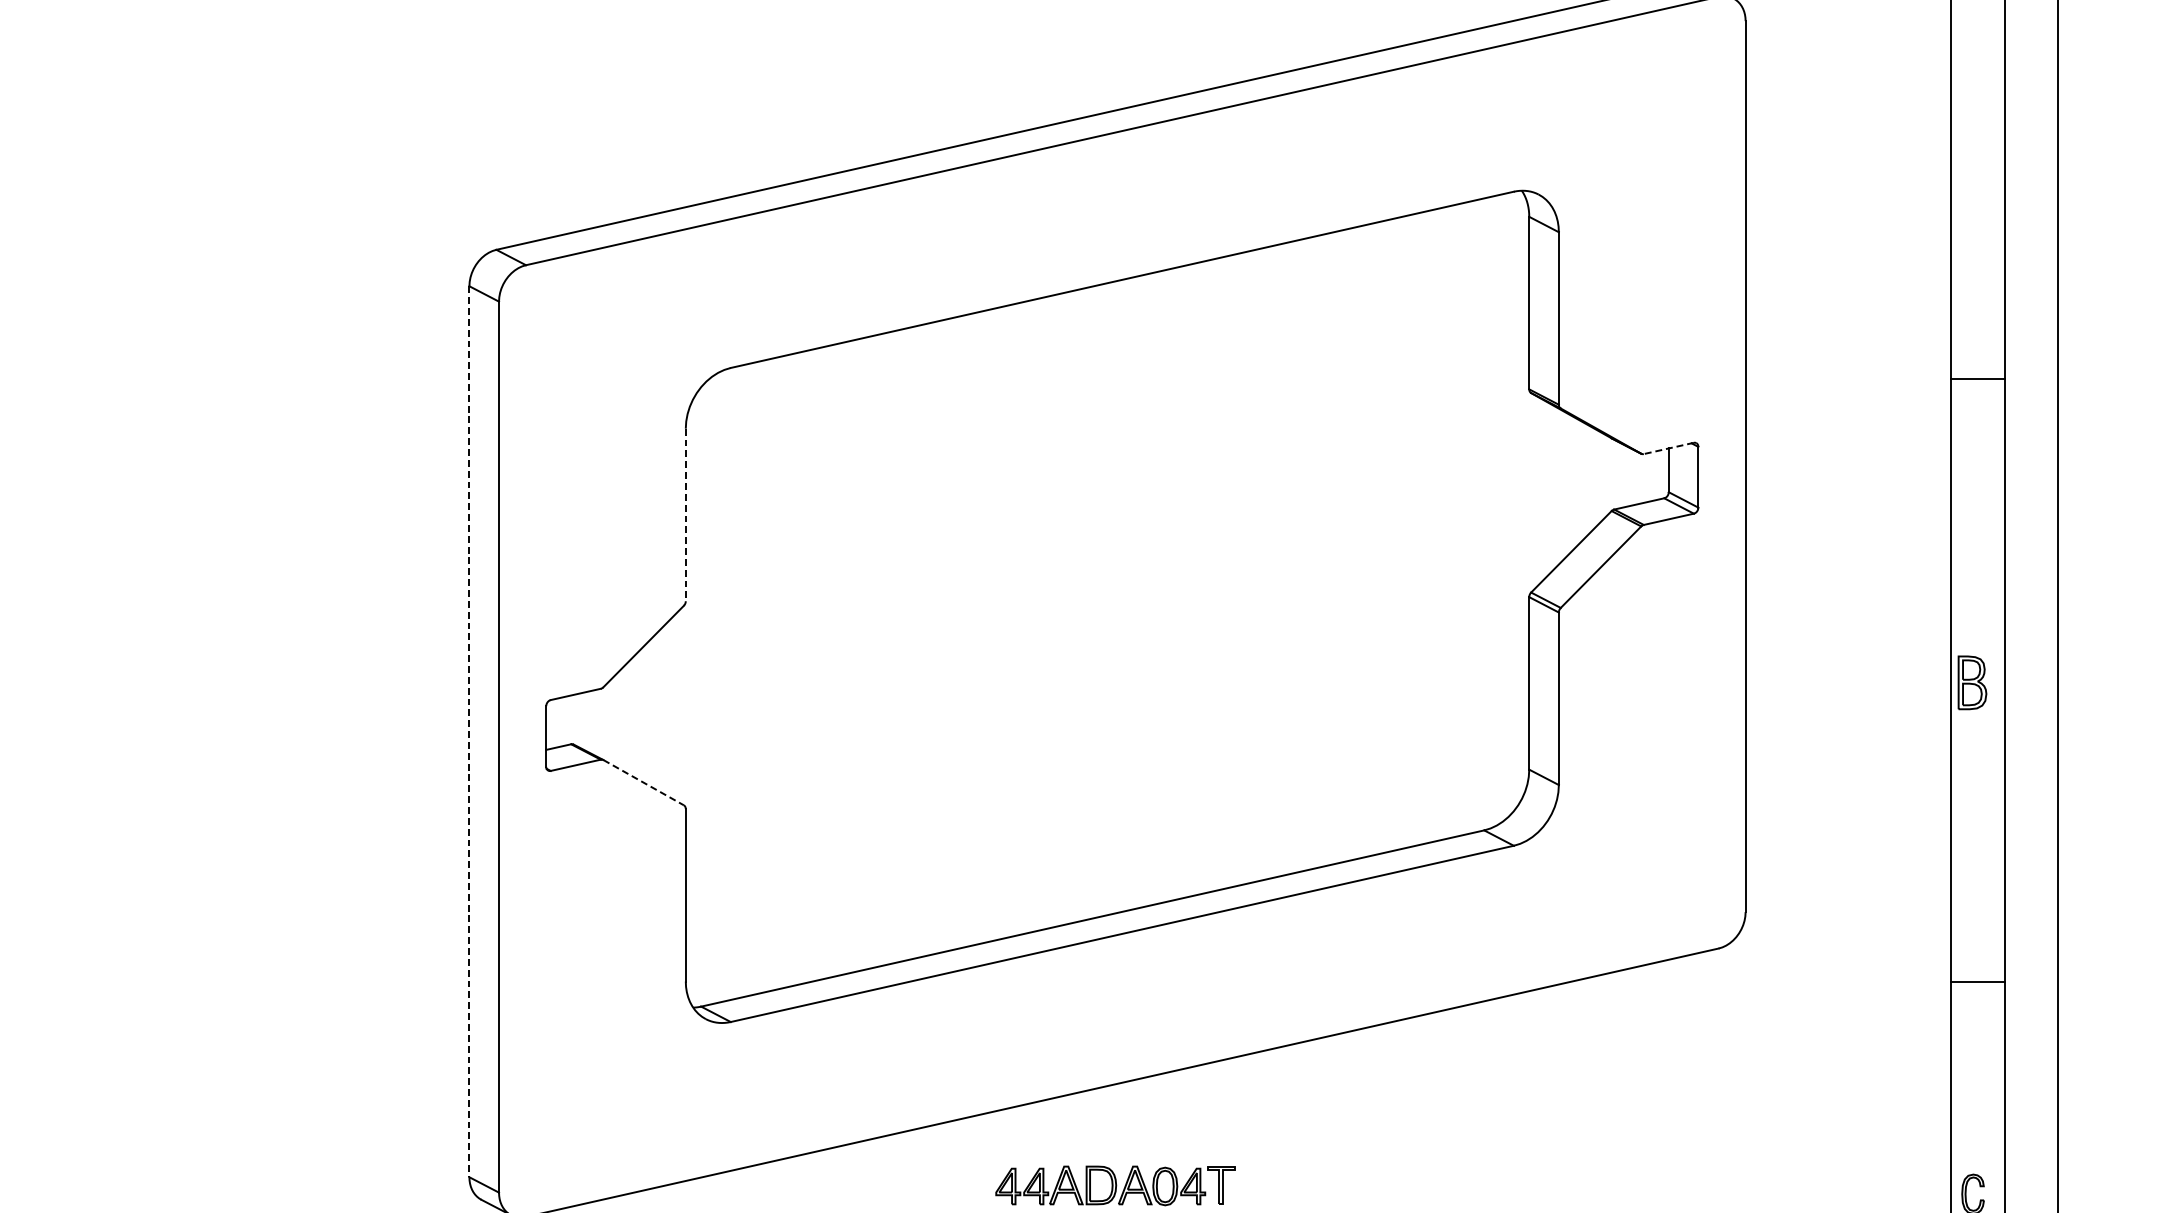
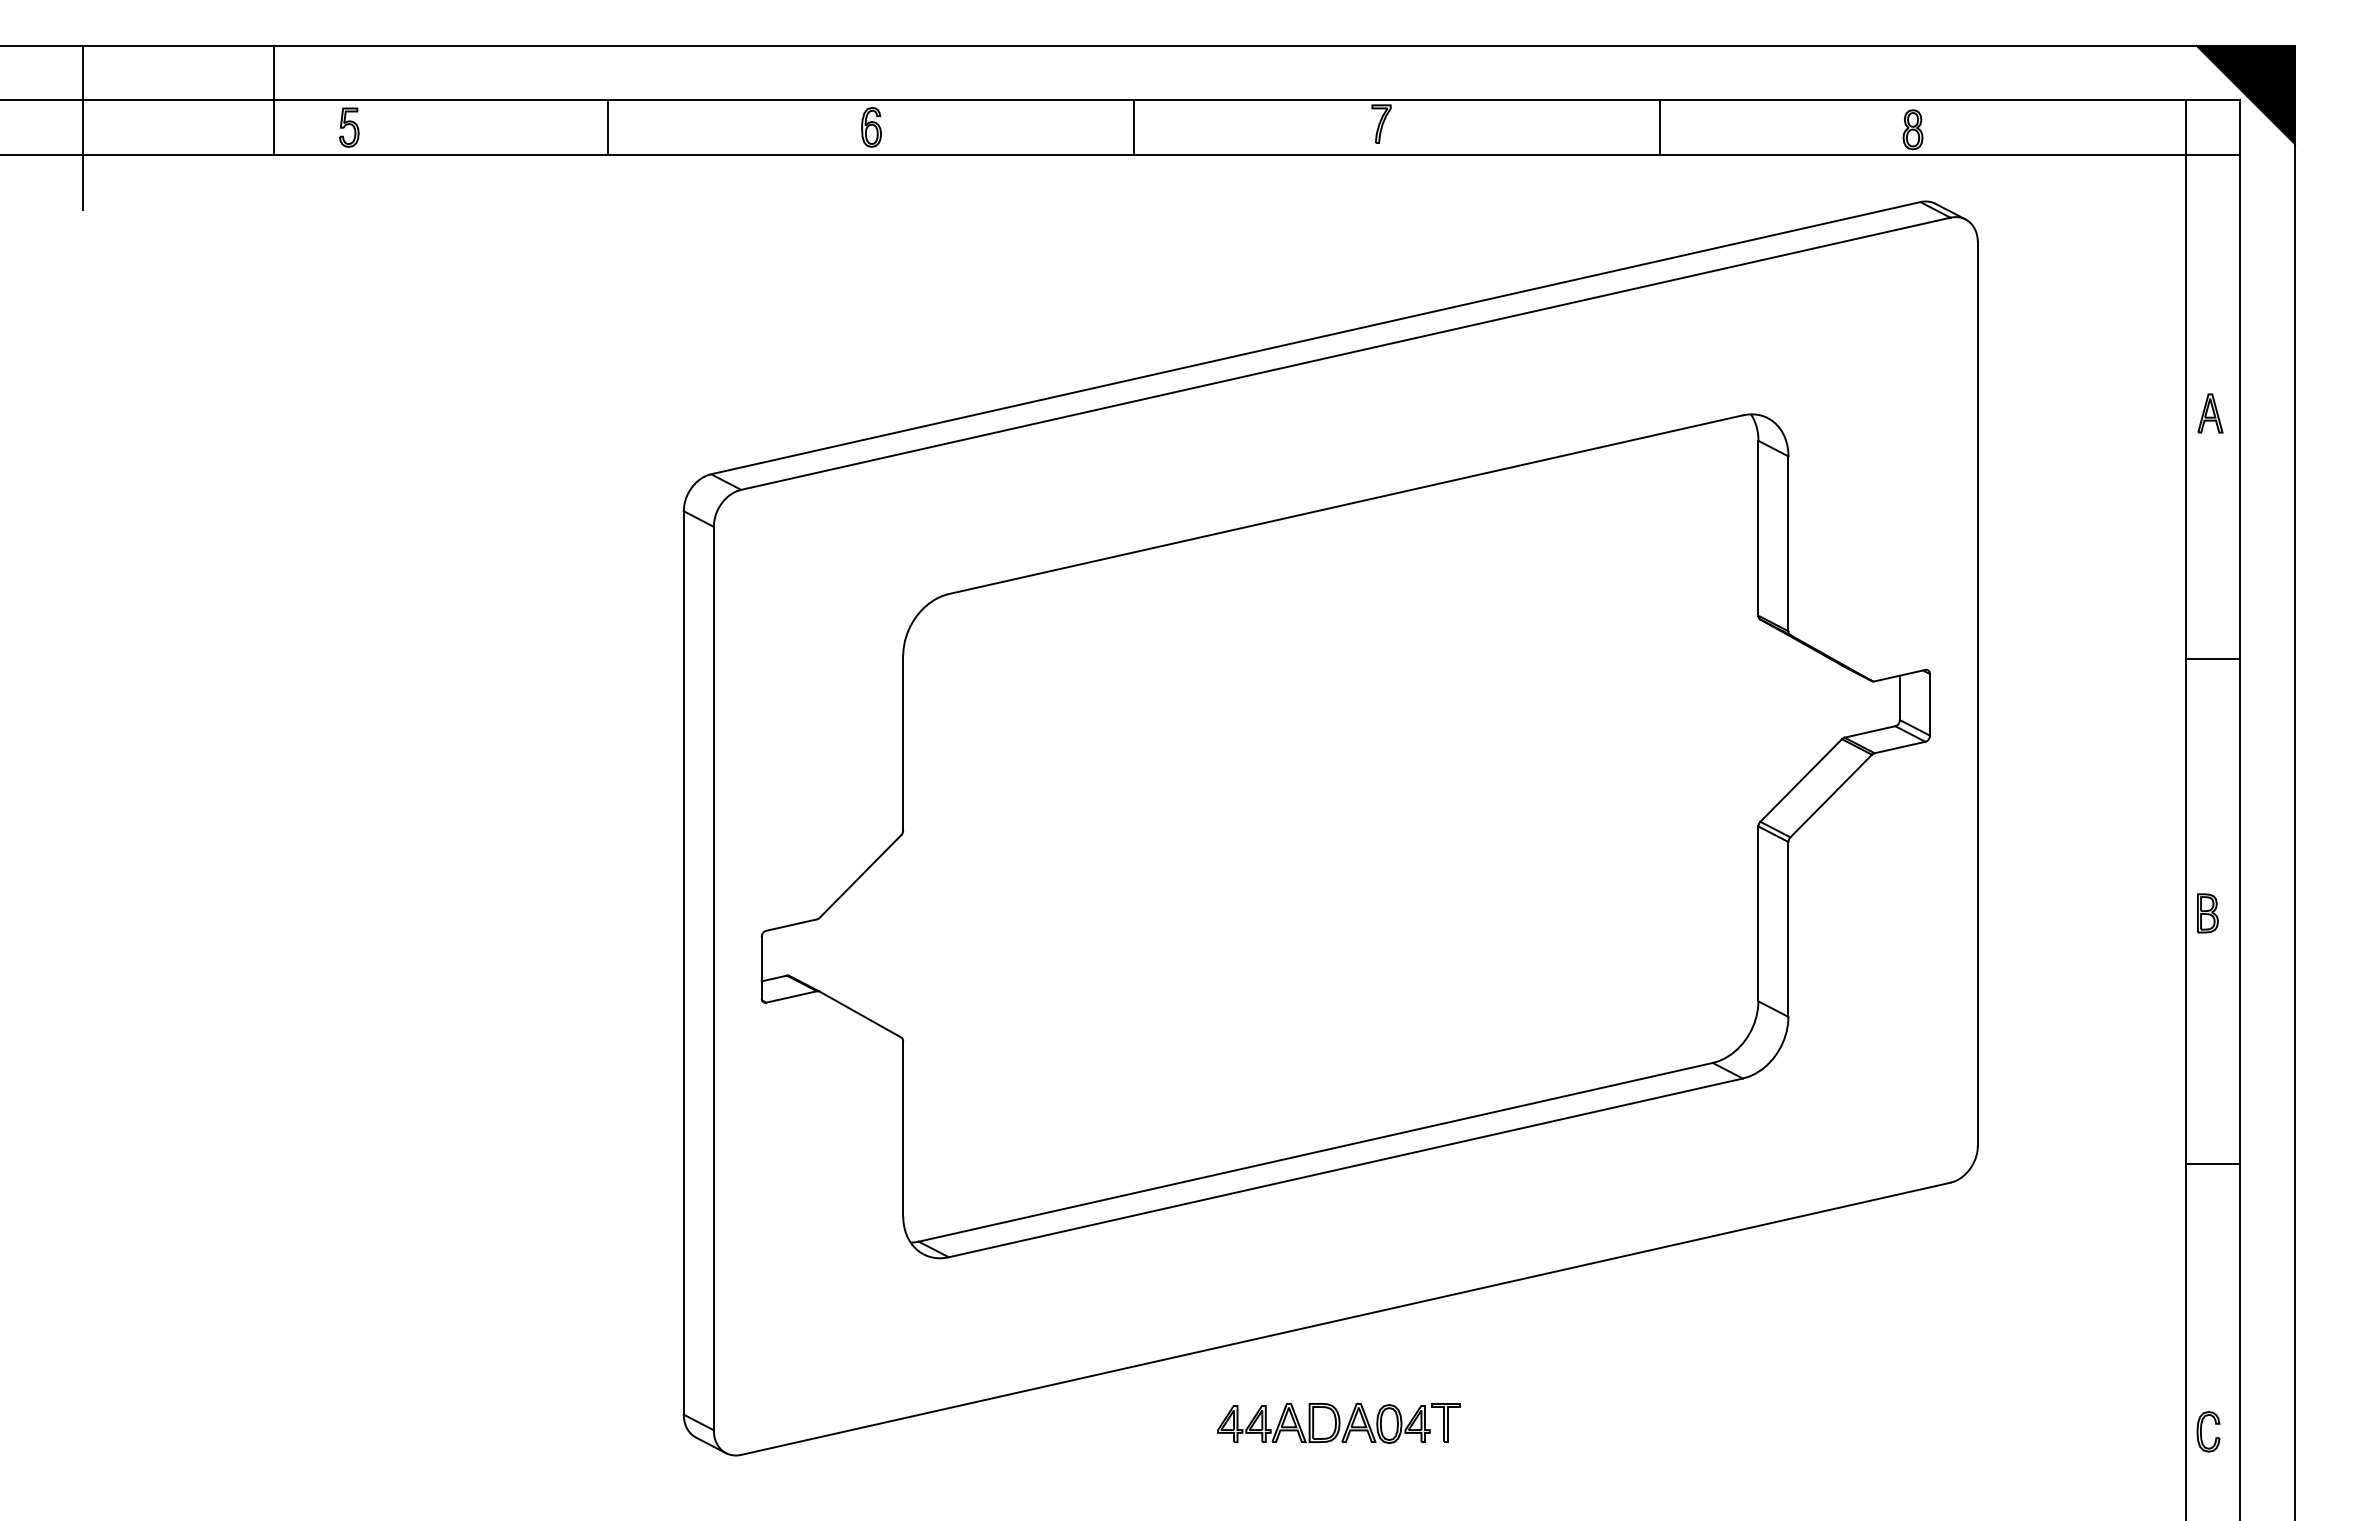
part: (1975, 189) -> (2210, 413), added
line: (1977, 379) -> (2212, 659), moved
line: (1668, 448) -> (1899, 675), dashed -> solid
line: (686, 515) -> (903, 743), dashed -> solid
part: (1972, 682) -> (2207, 913), size x0.71
line: (469, 731) -> (683, 962), dashed -> solid
line: (643, 782) -> (860, 1014), dashed -> solid
line: (1977, 981) -> (2212, 1163), moved

